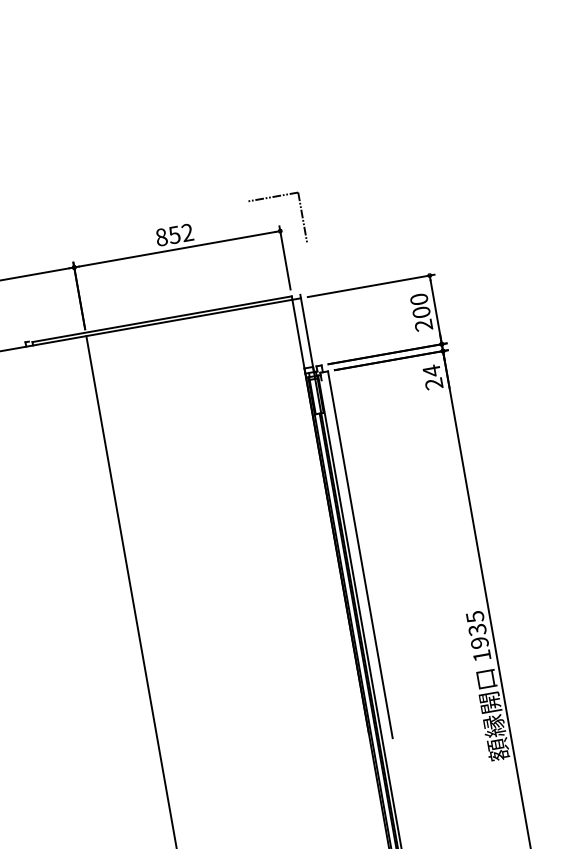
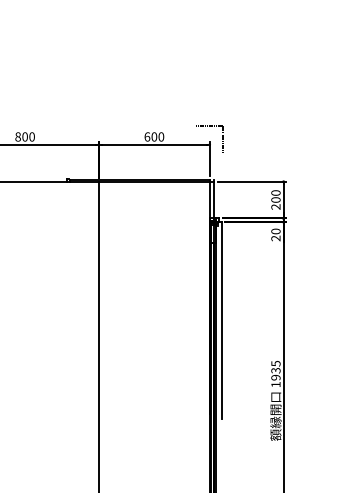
text: (174, 234) -> (154, 136), 852 -> 600
text: (430, 371) -> (275, 231), 24 -> 20

